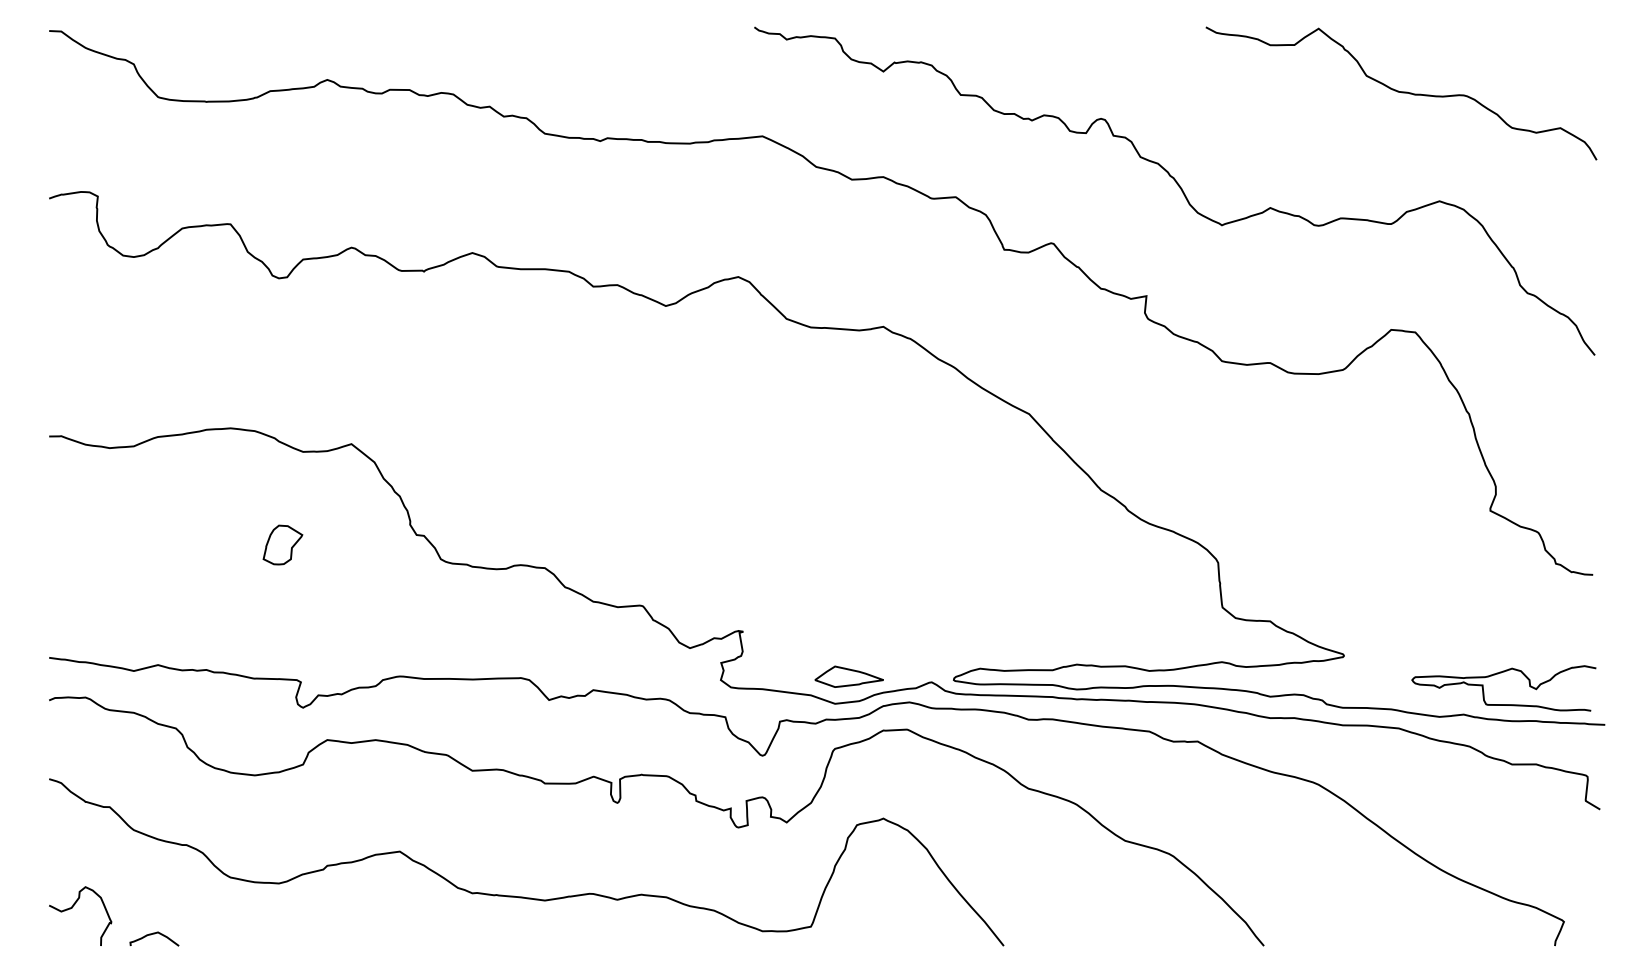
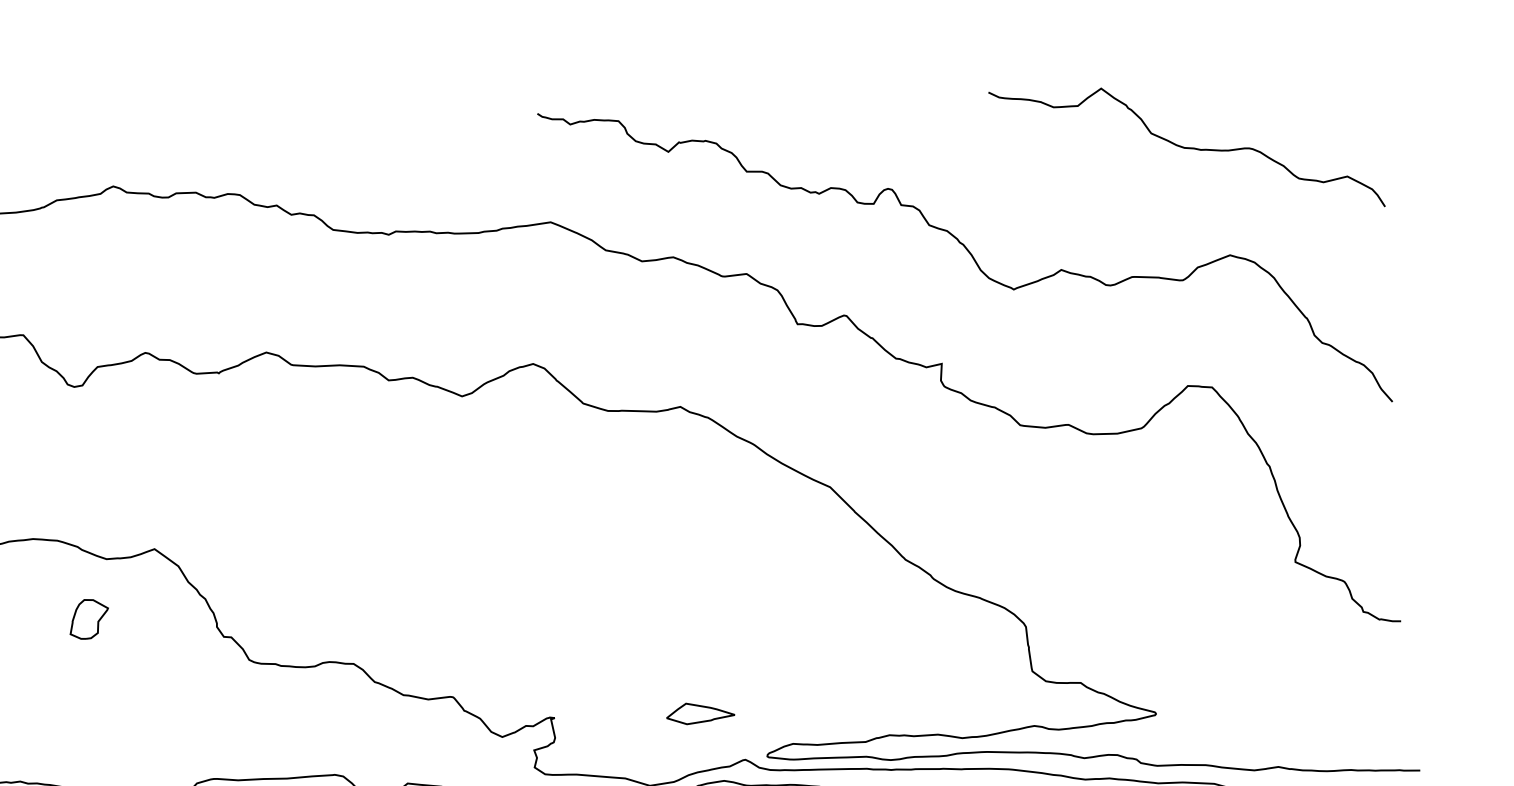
part: (282, 544) -> (88, 618), moved
curve: (1498, 674) -> (1311, 725), removed
part: (848, 676) -> (699, 713), moved

